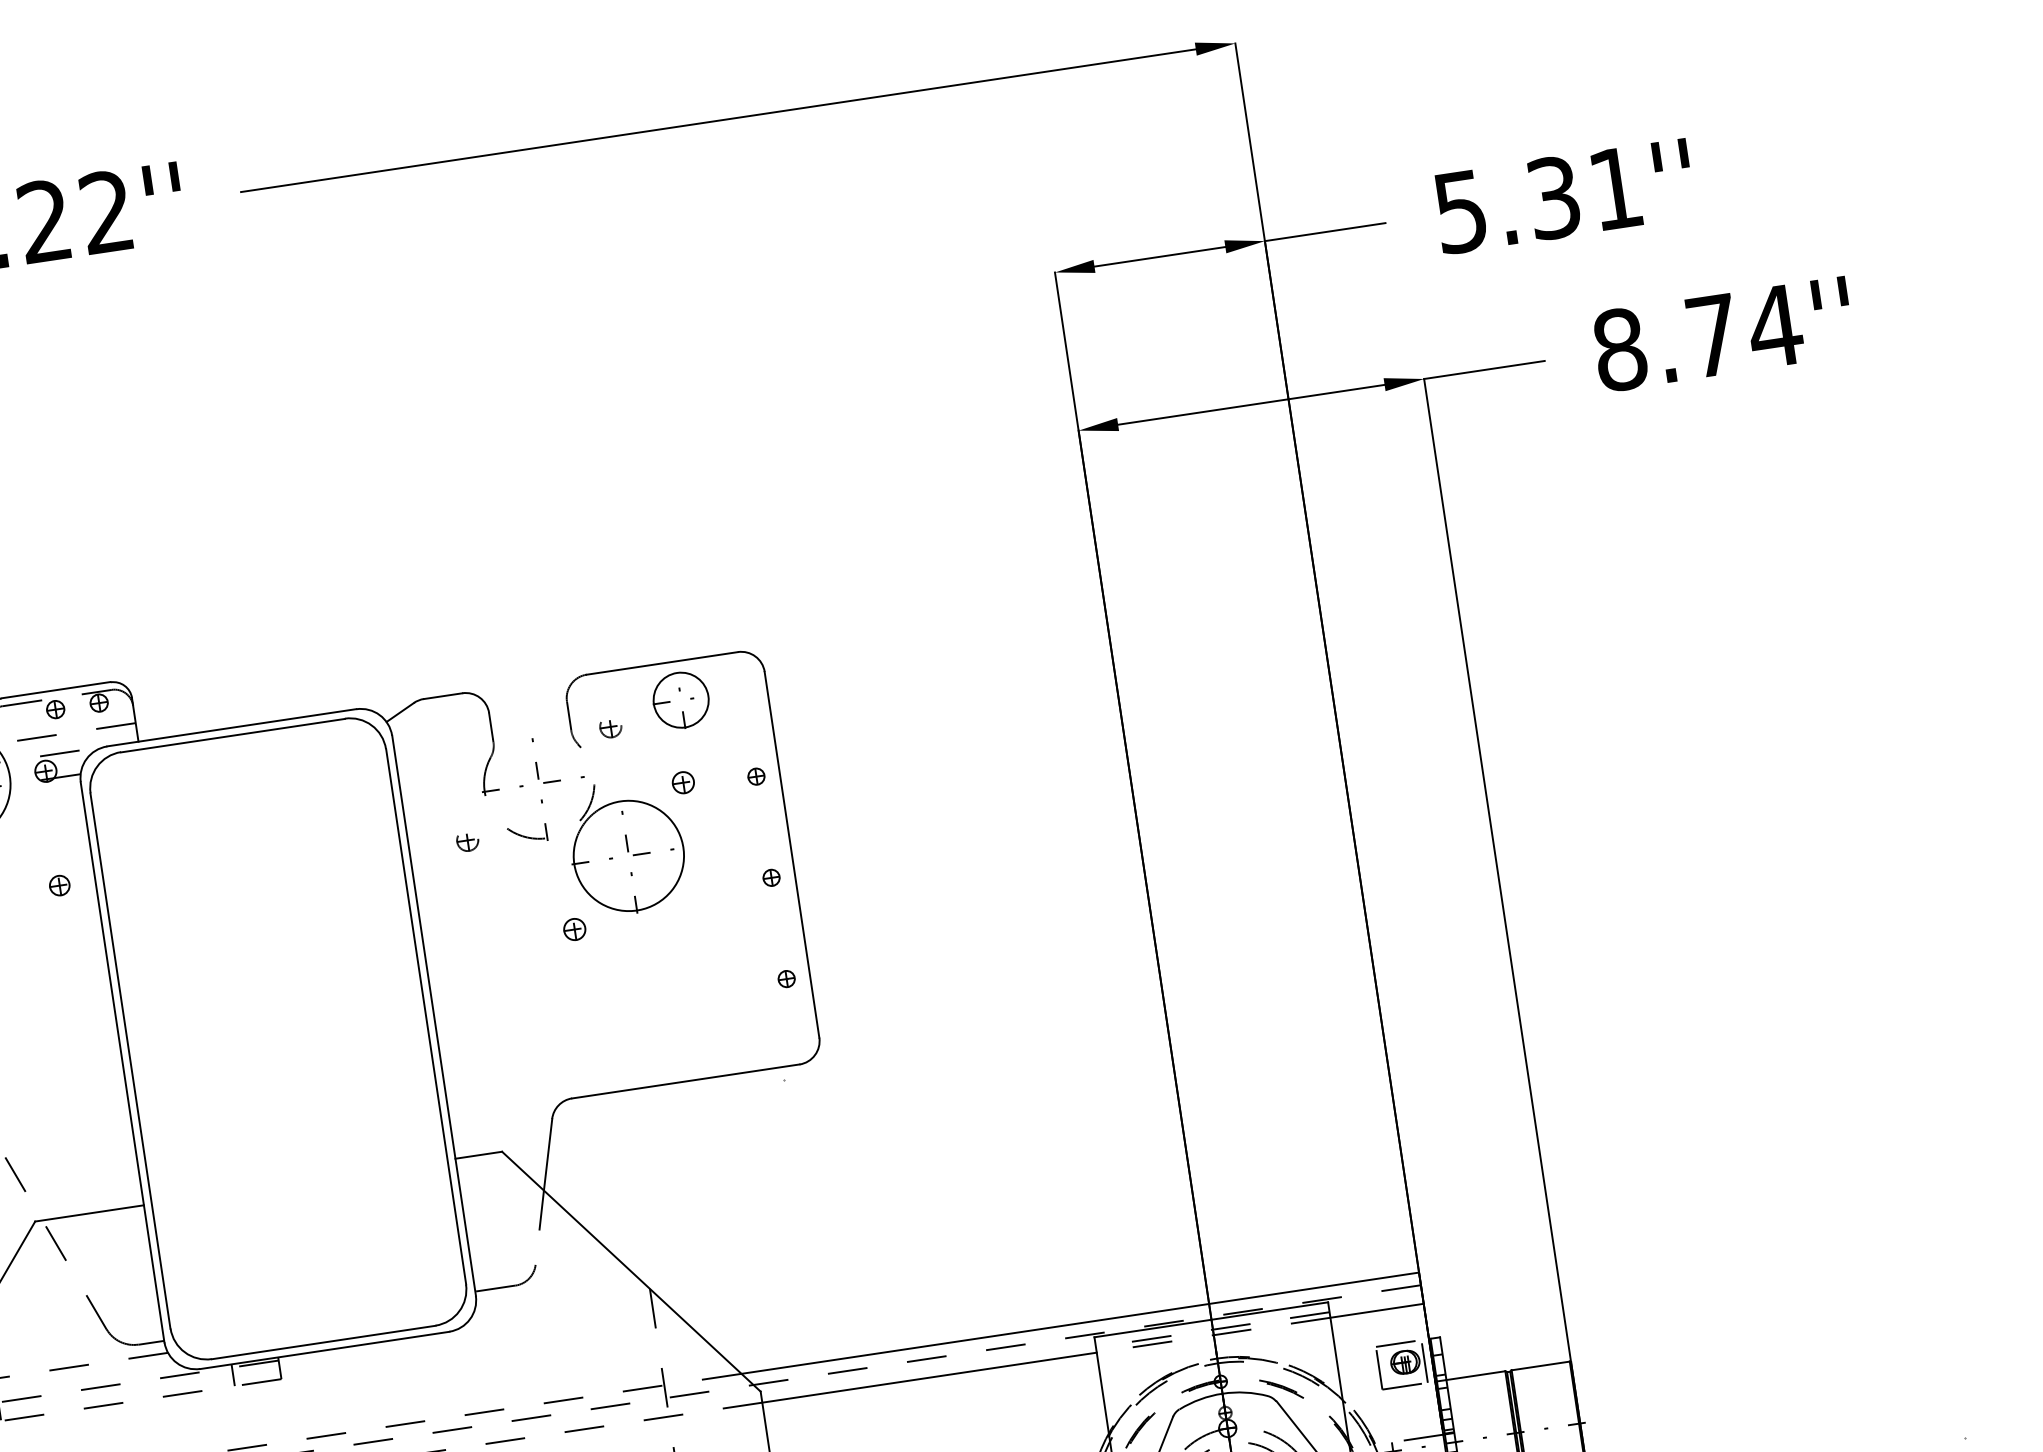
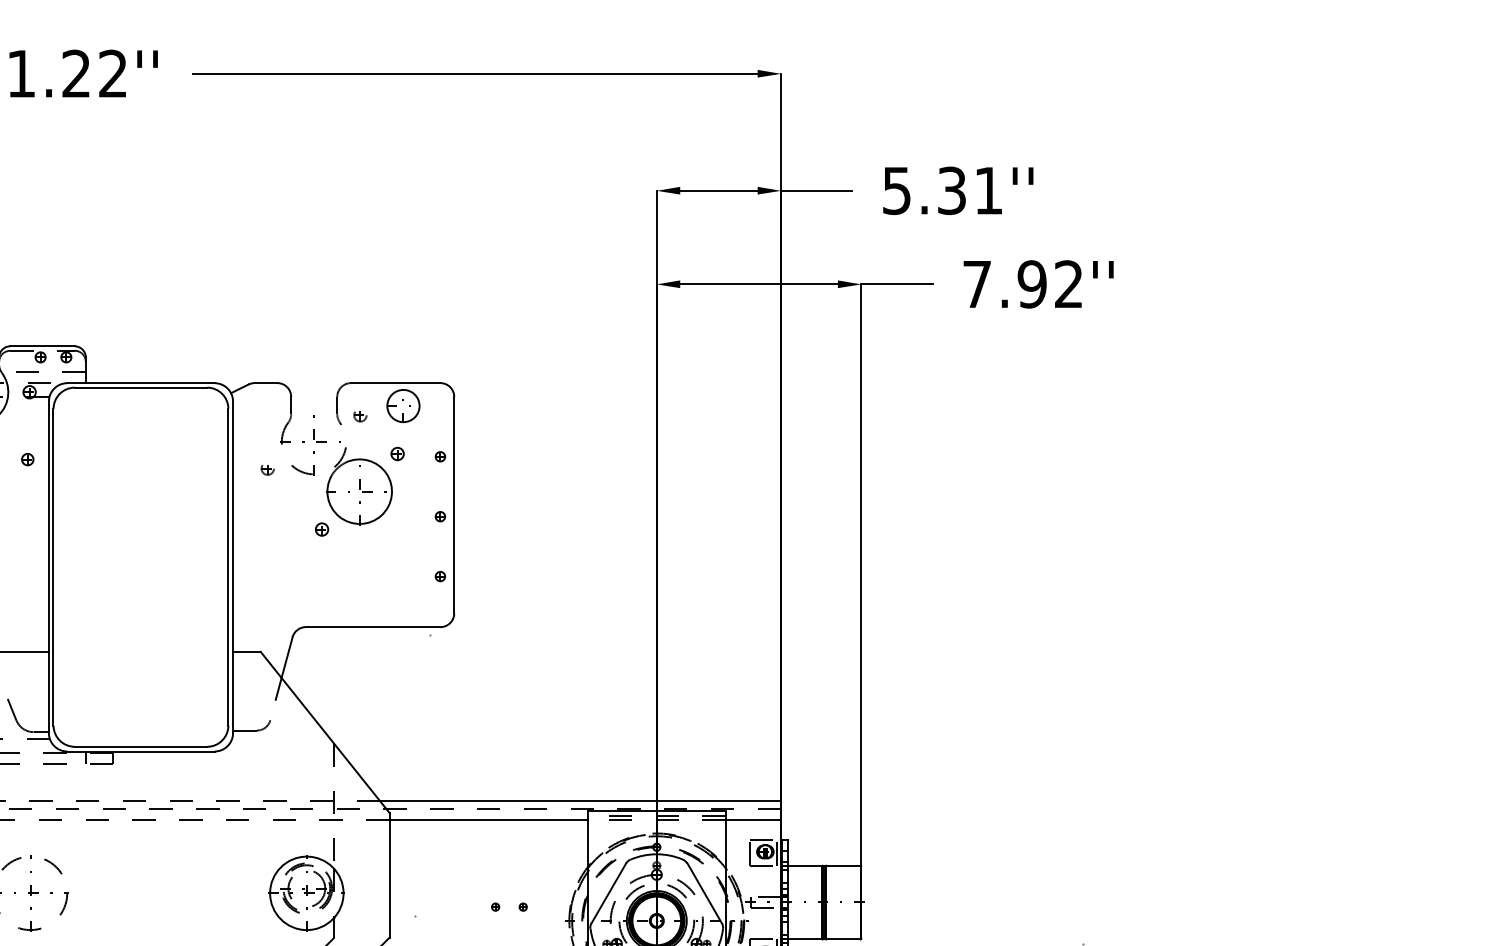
text: (1698, 338) -> (1023, 284), 8.74'' -> 7.92''

